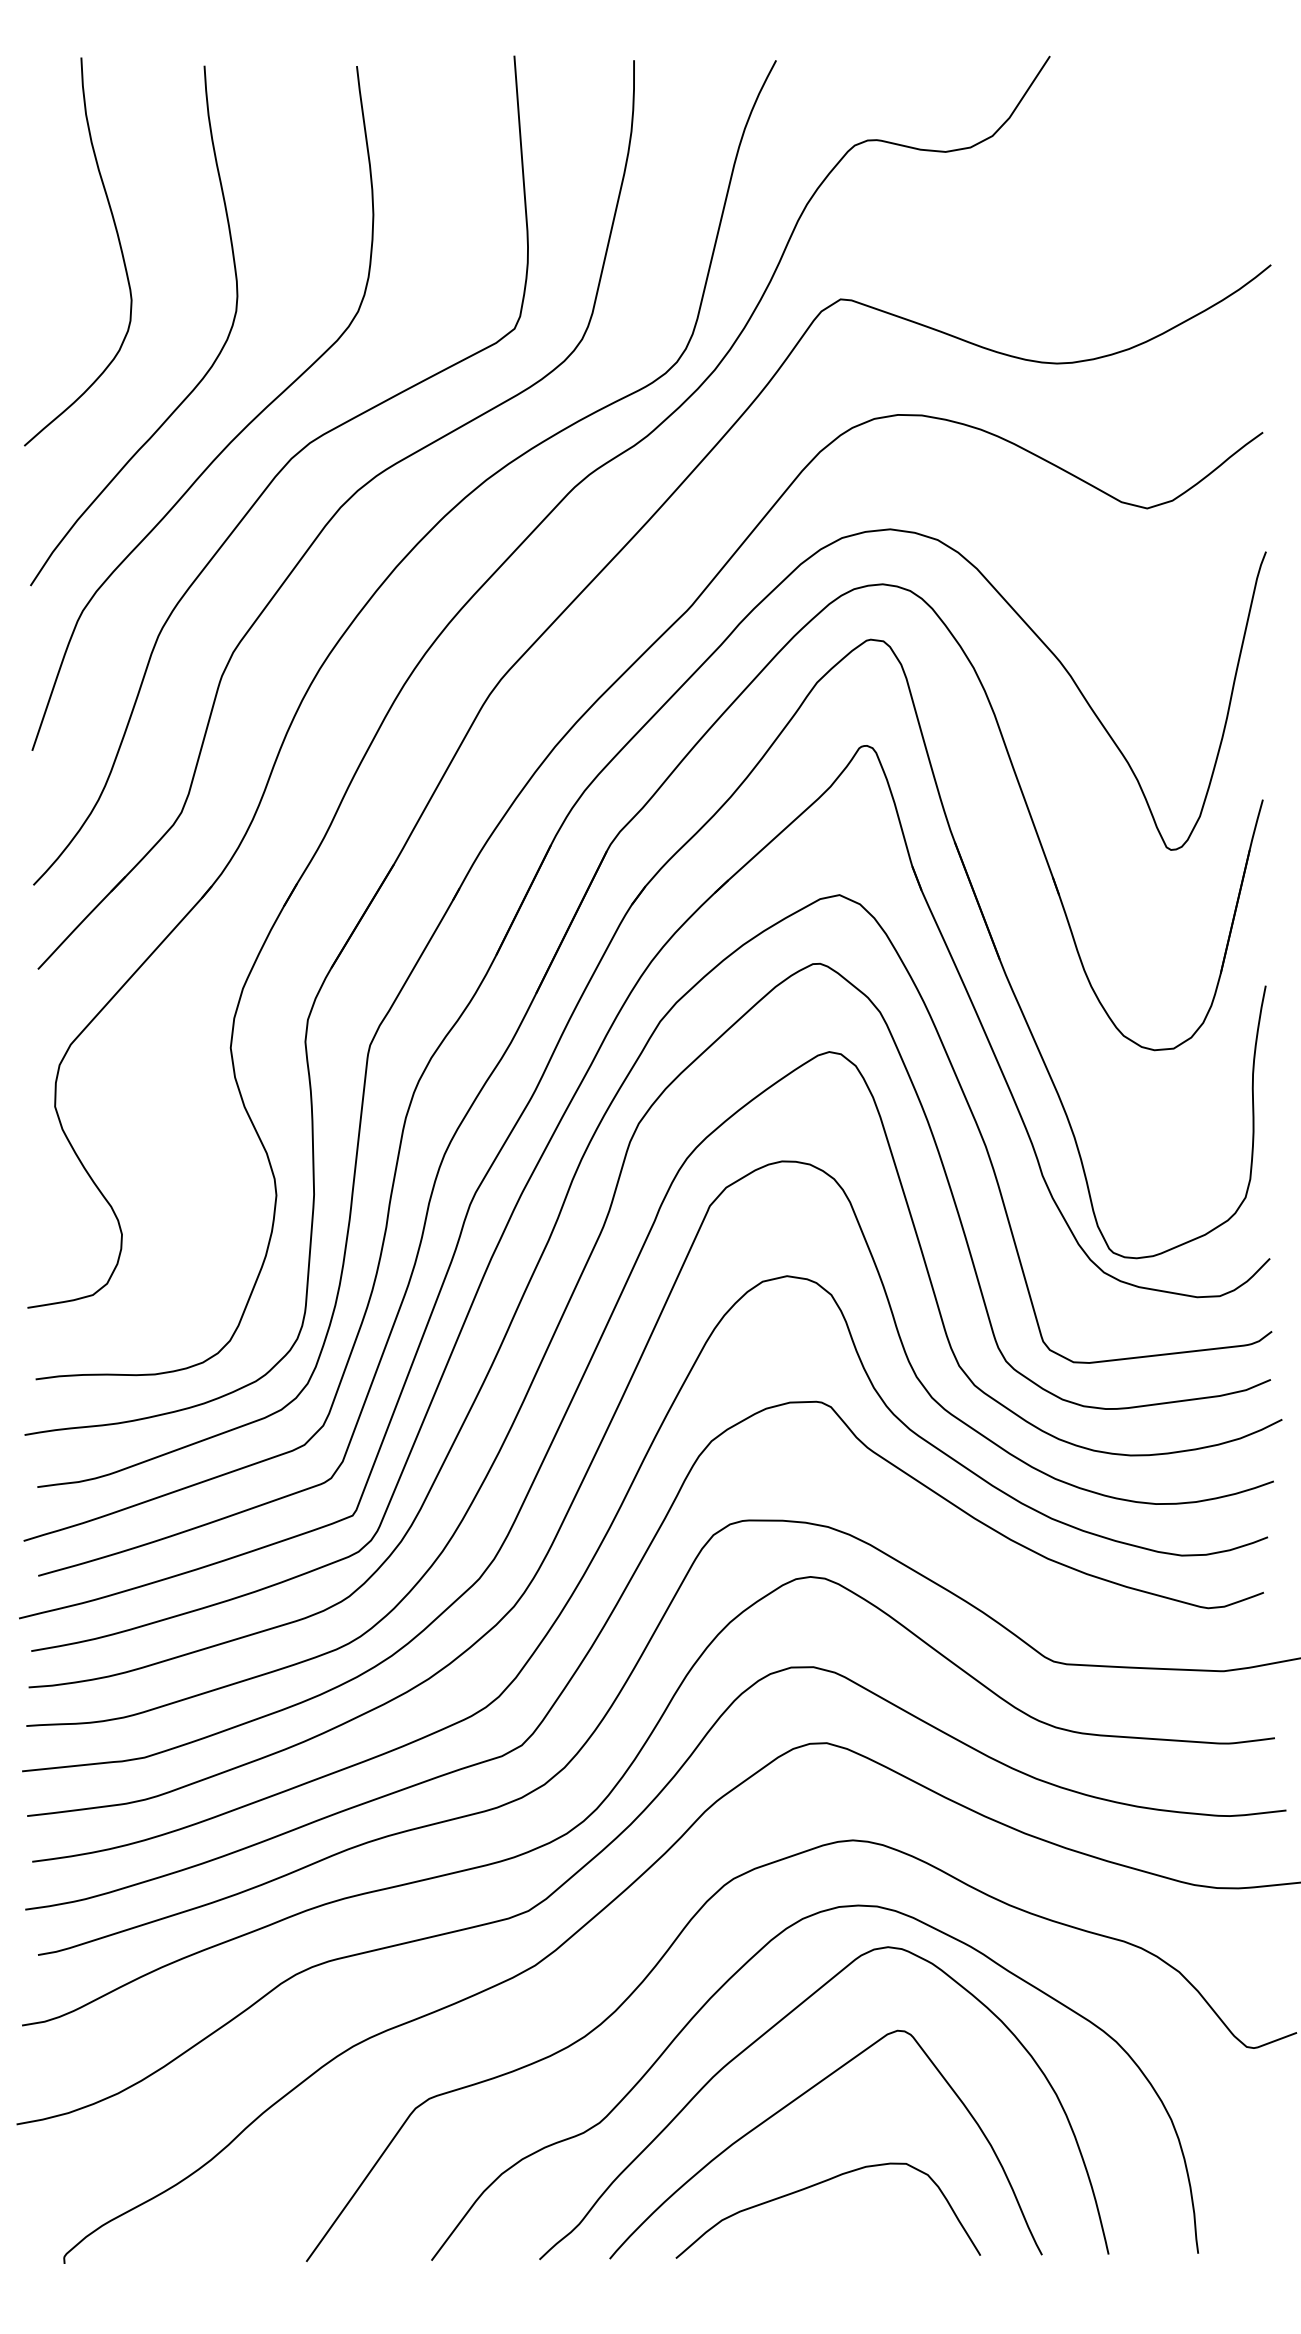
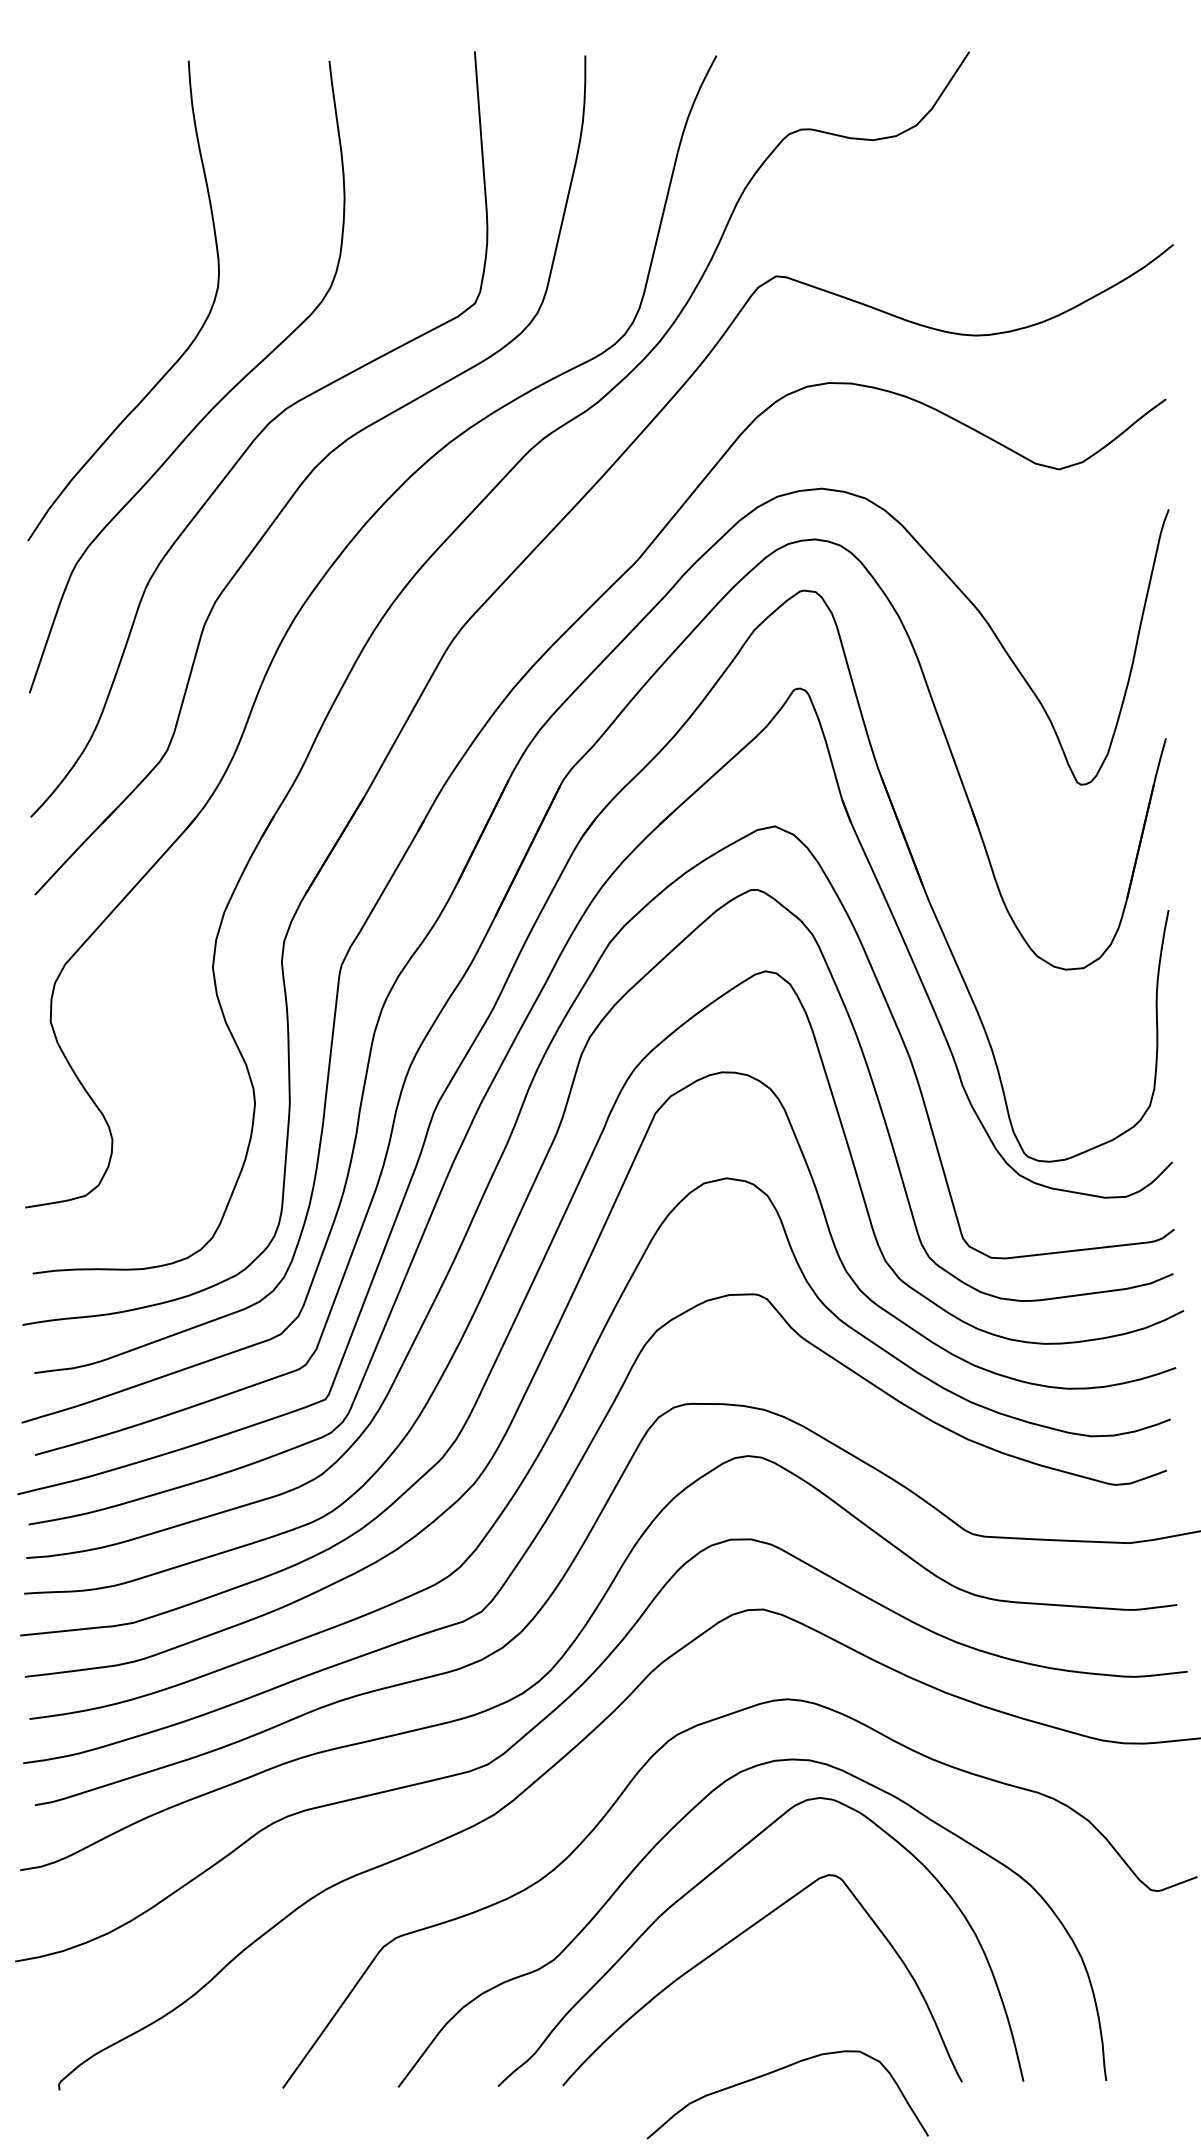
curve: (118, 242) -> (109, 223), removed
curve: (819, 2184) -> (779, 2070), moved

